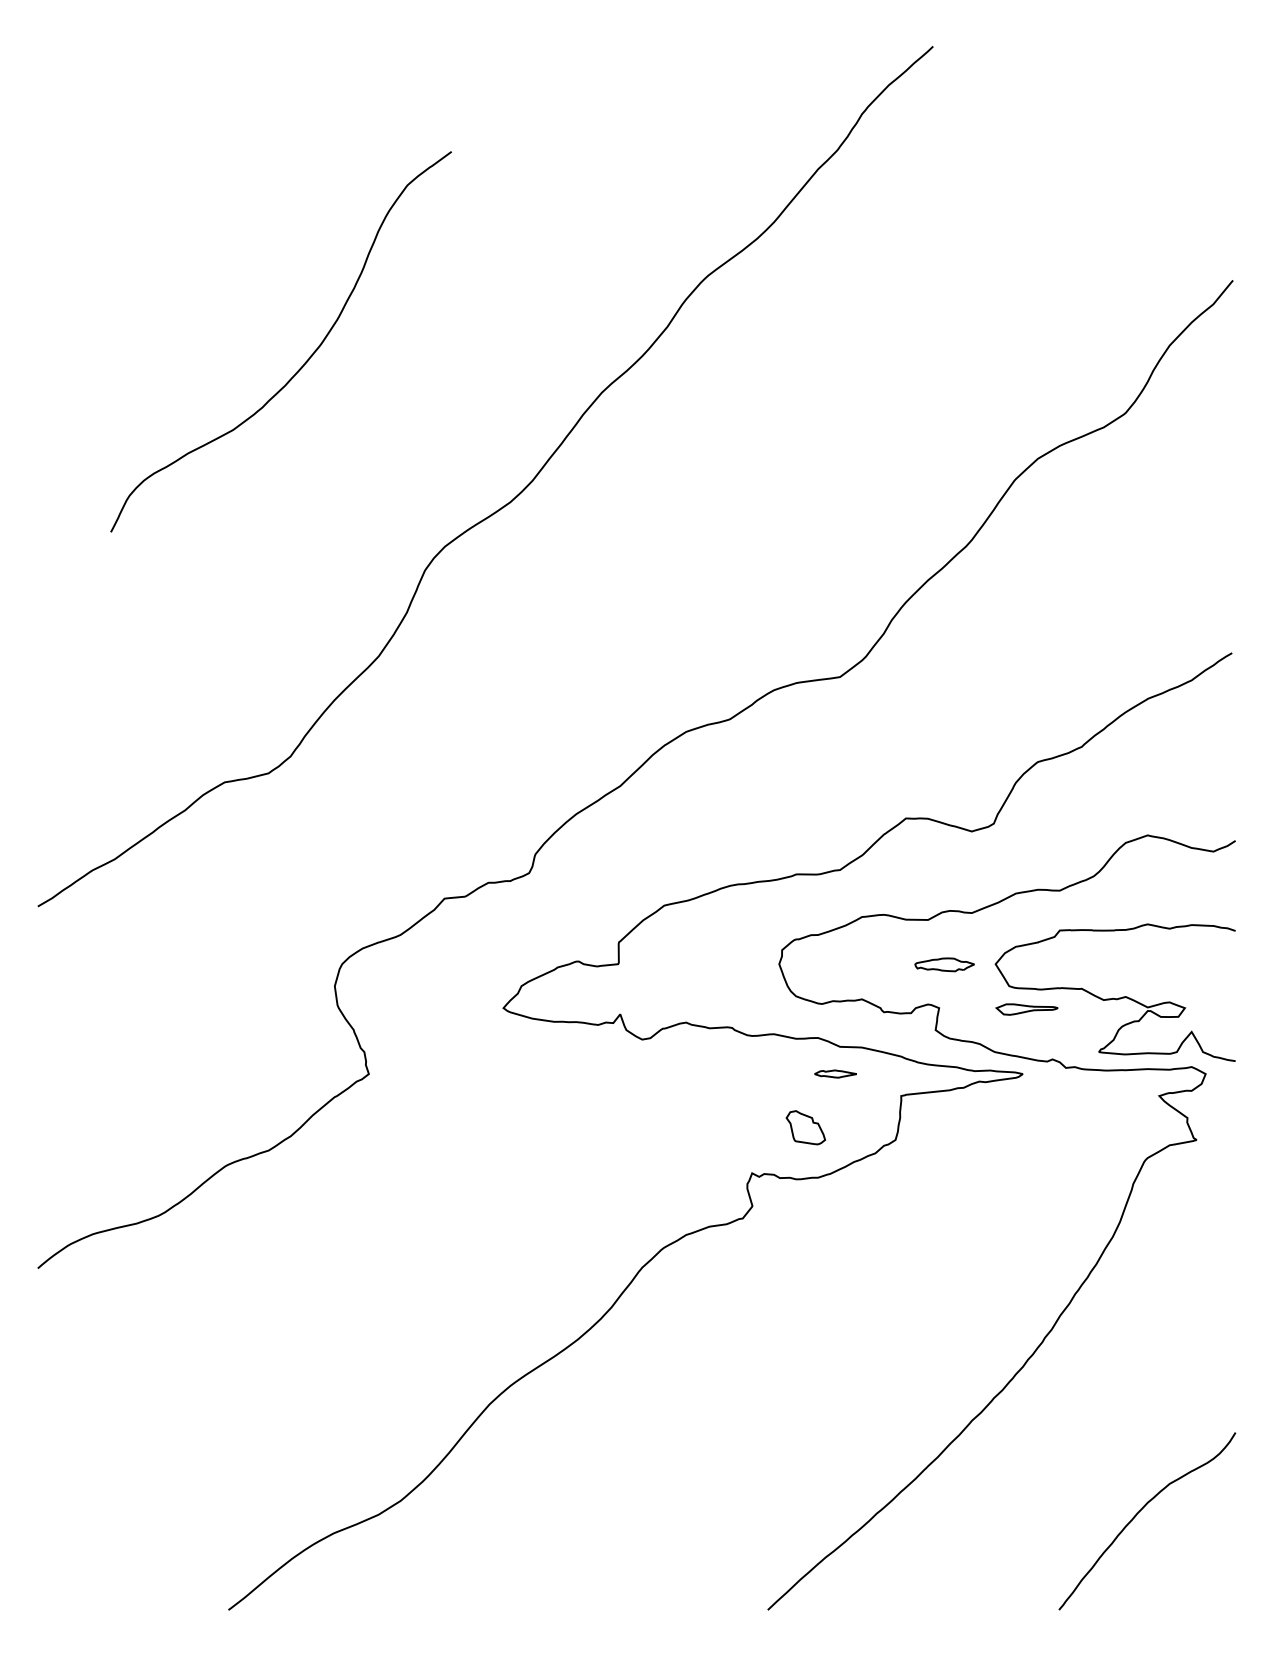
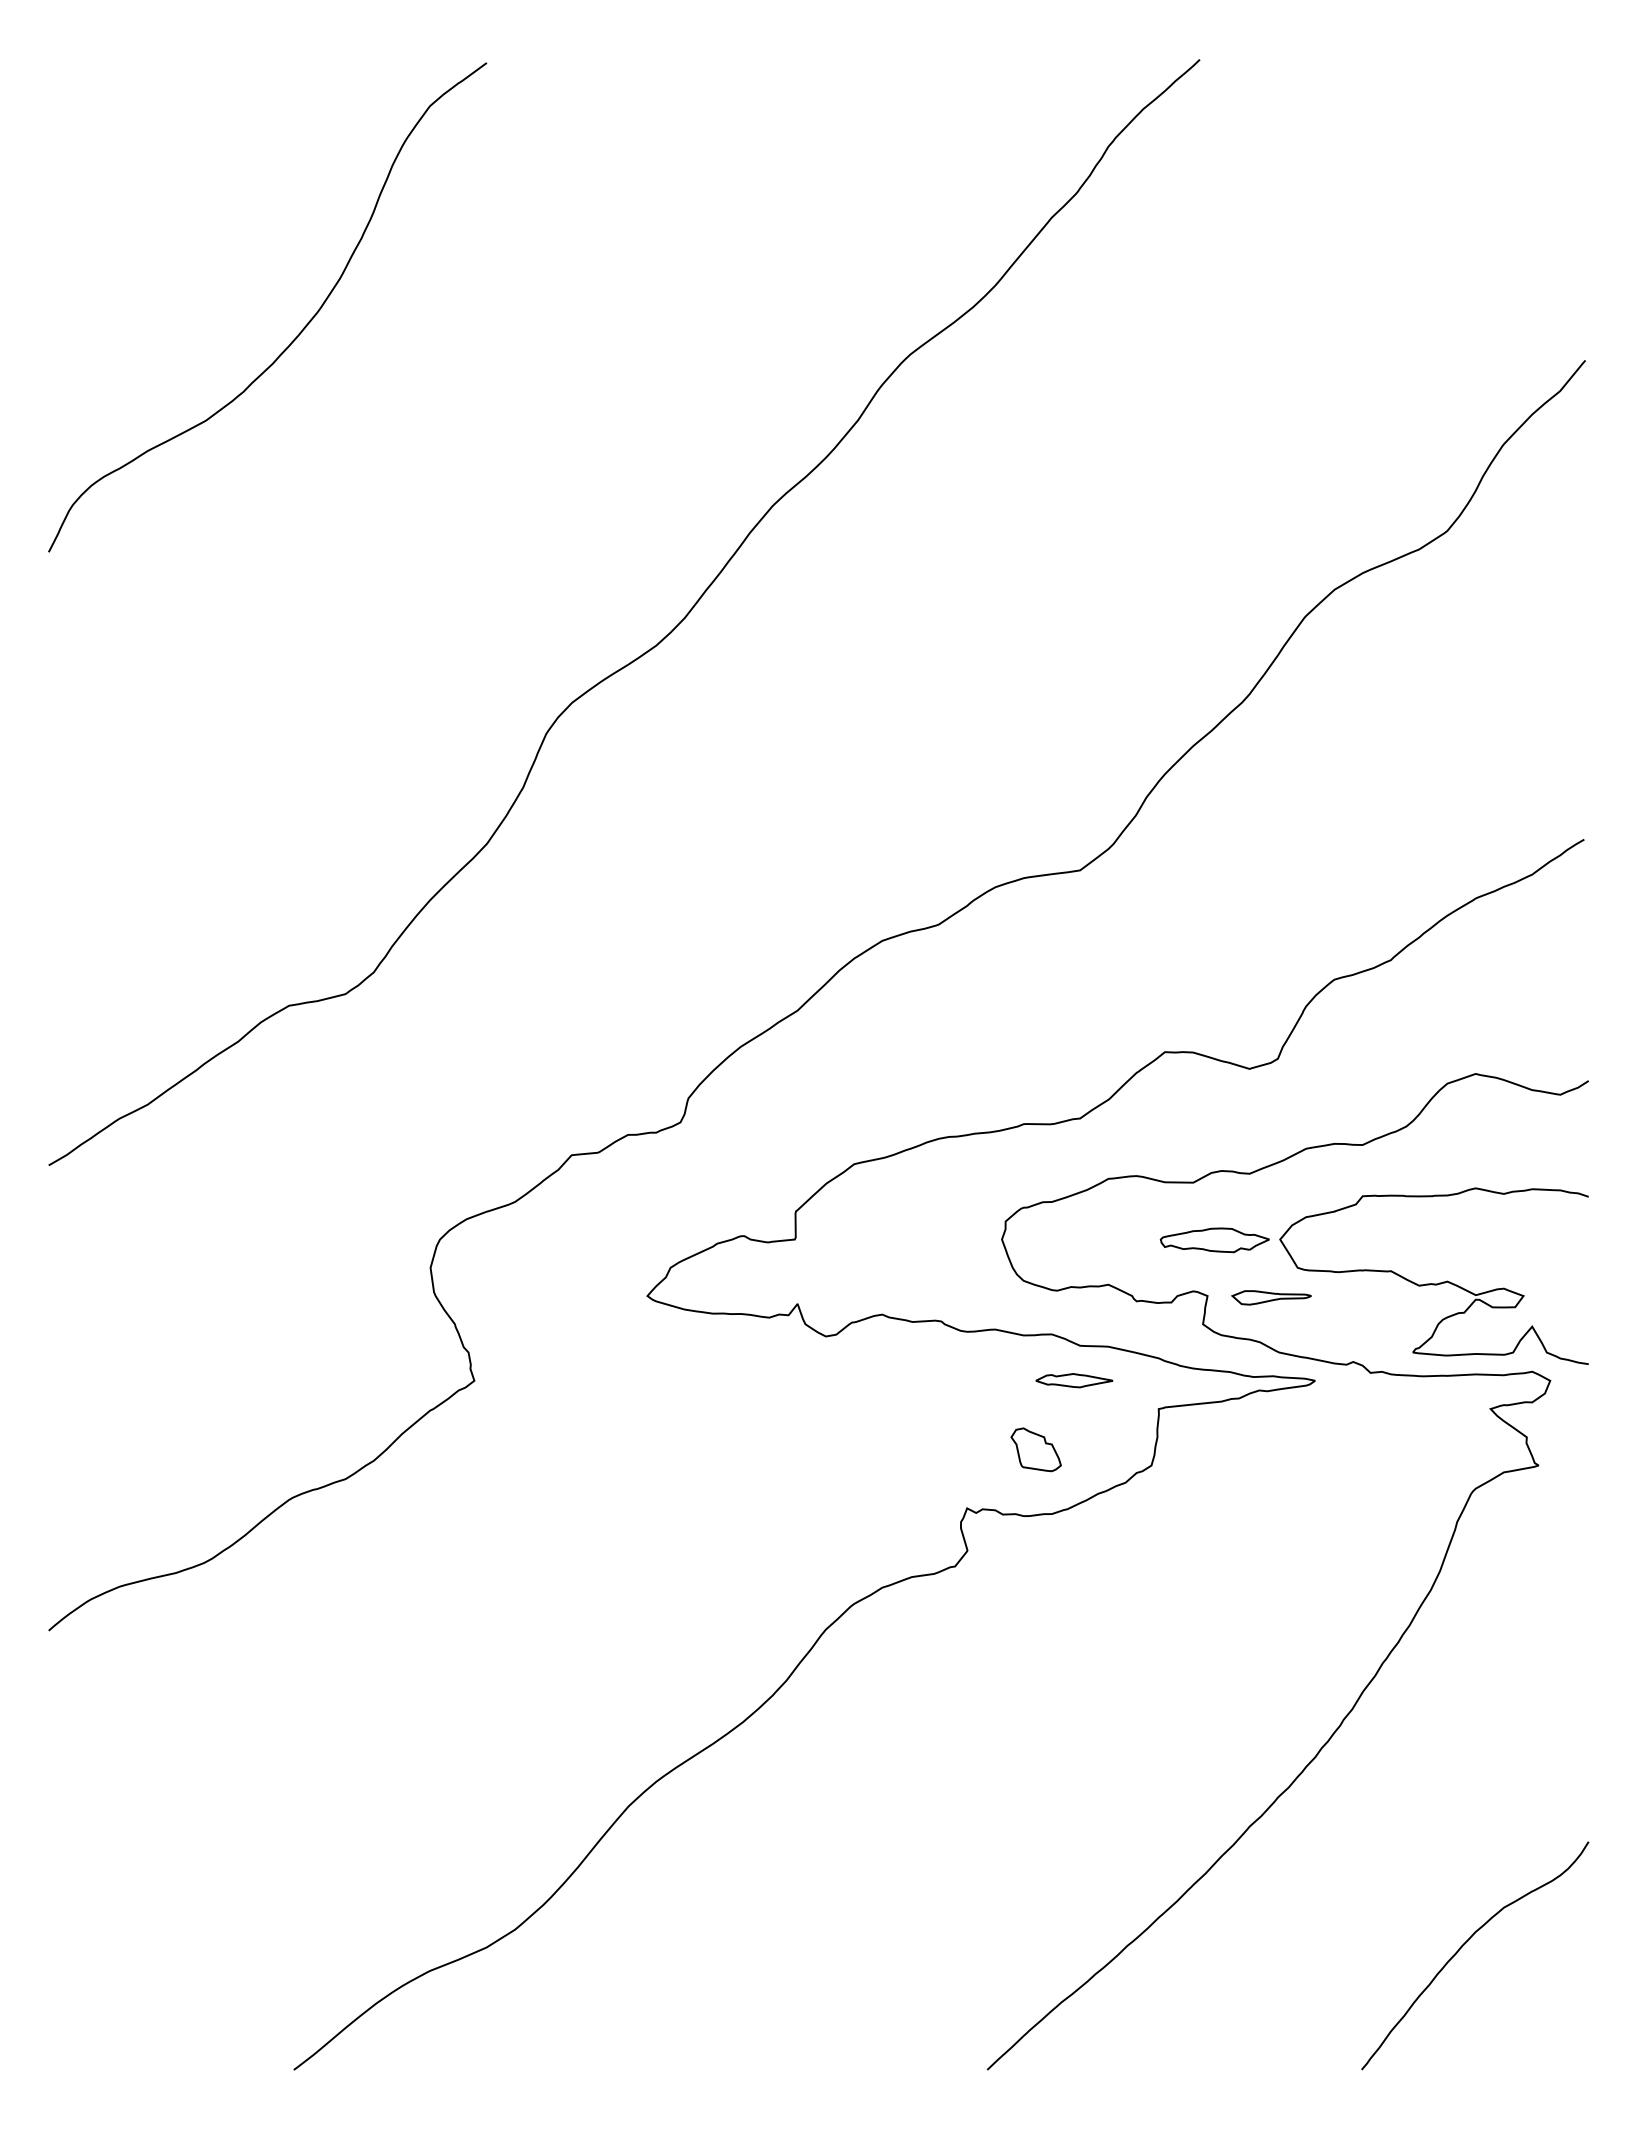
curve: (305, 362) -> (298, 333), moved
part: (944, 964) -> (1214, 1240), size x1.43
part: (1027, 1009) -> (1271, 1297), moved
part: (835, 1073) -> (1074, 1380), size x1.43

